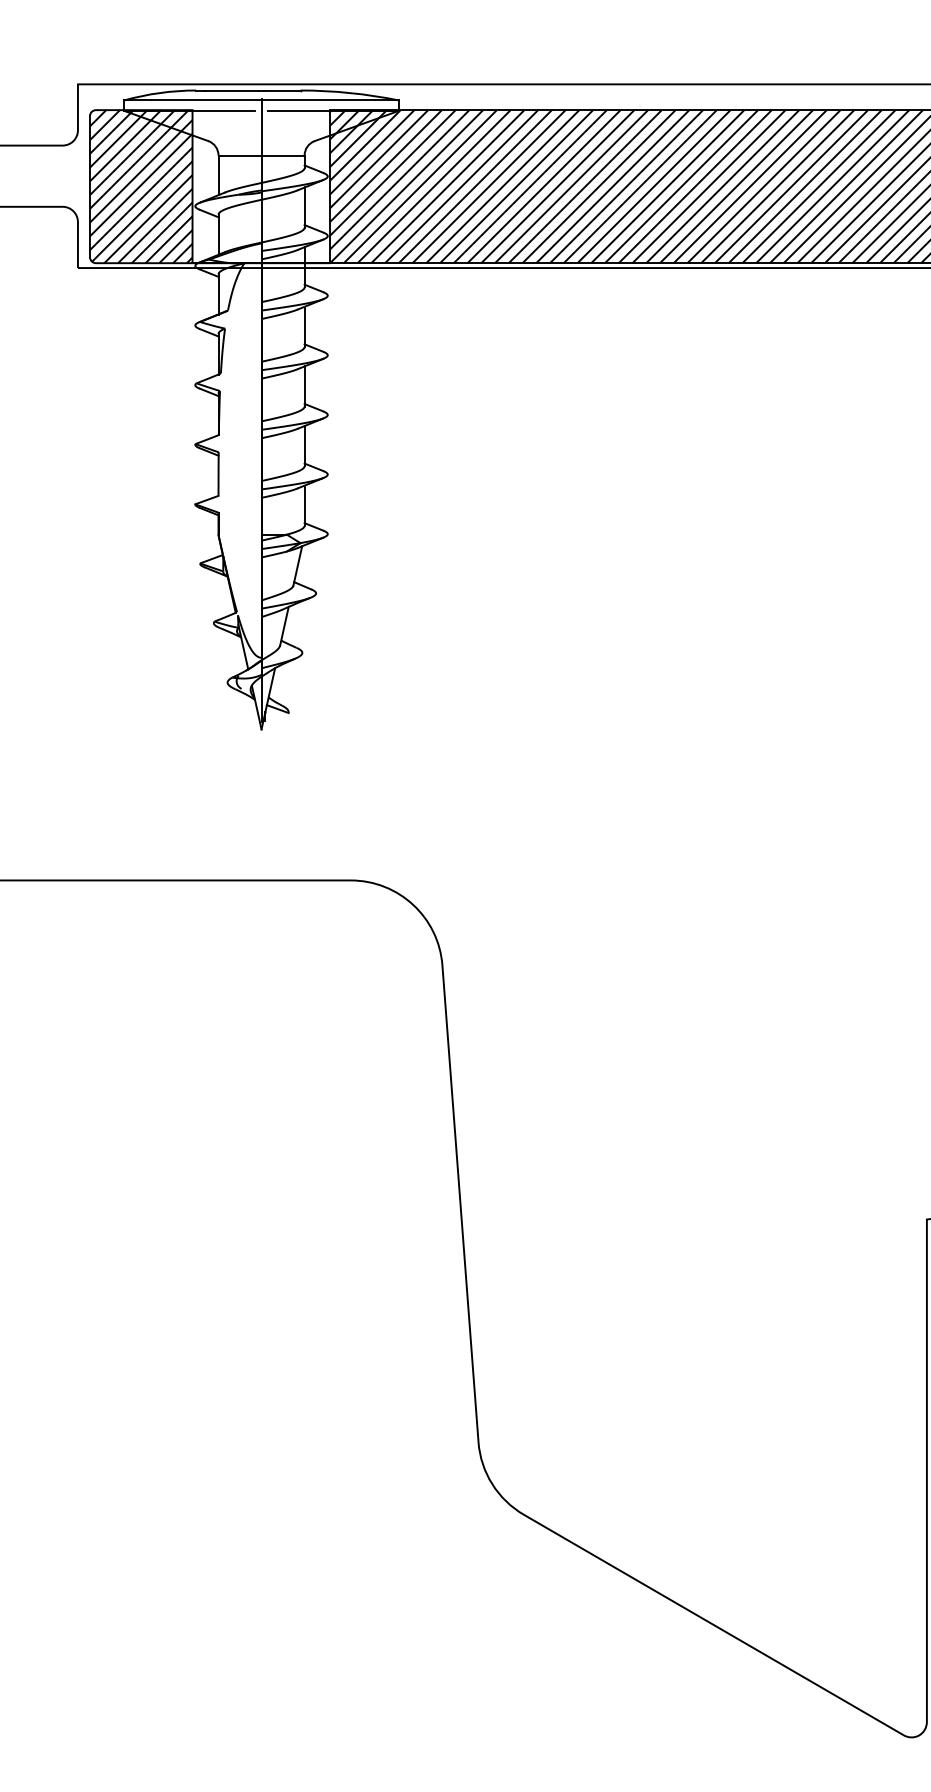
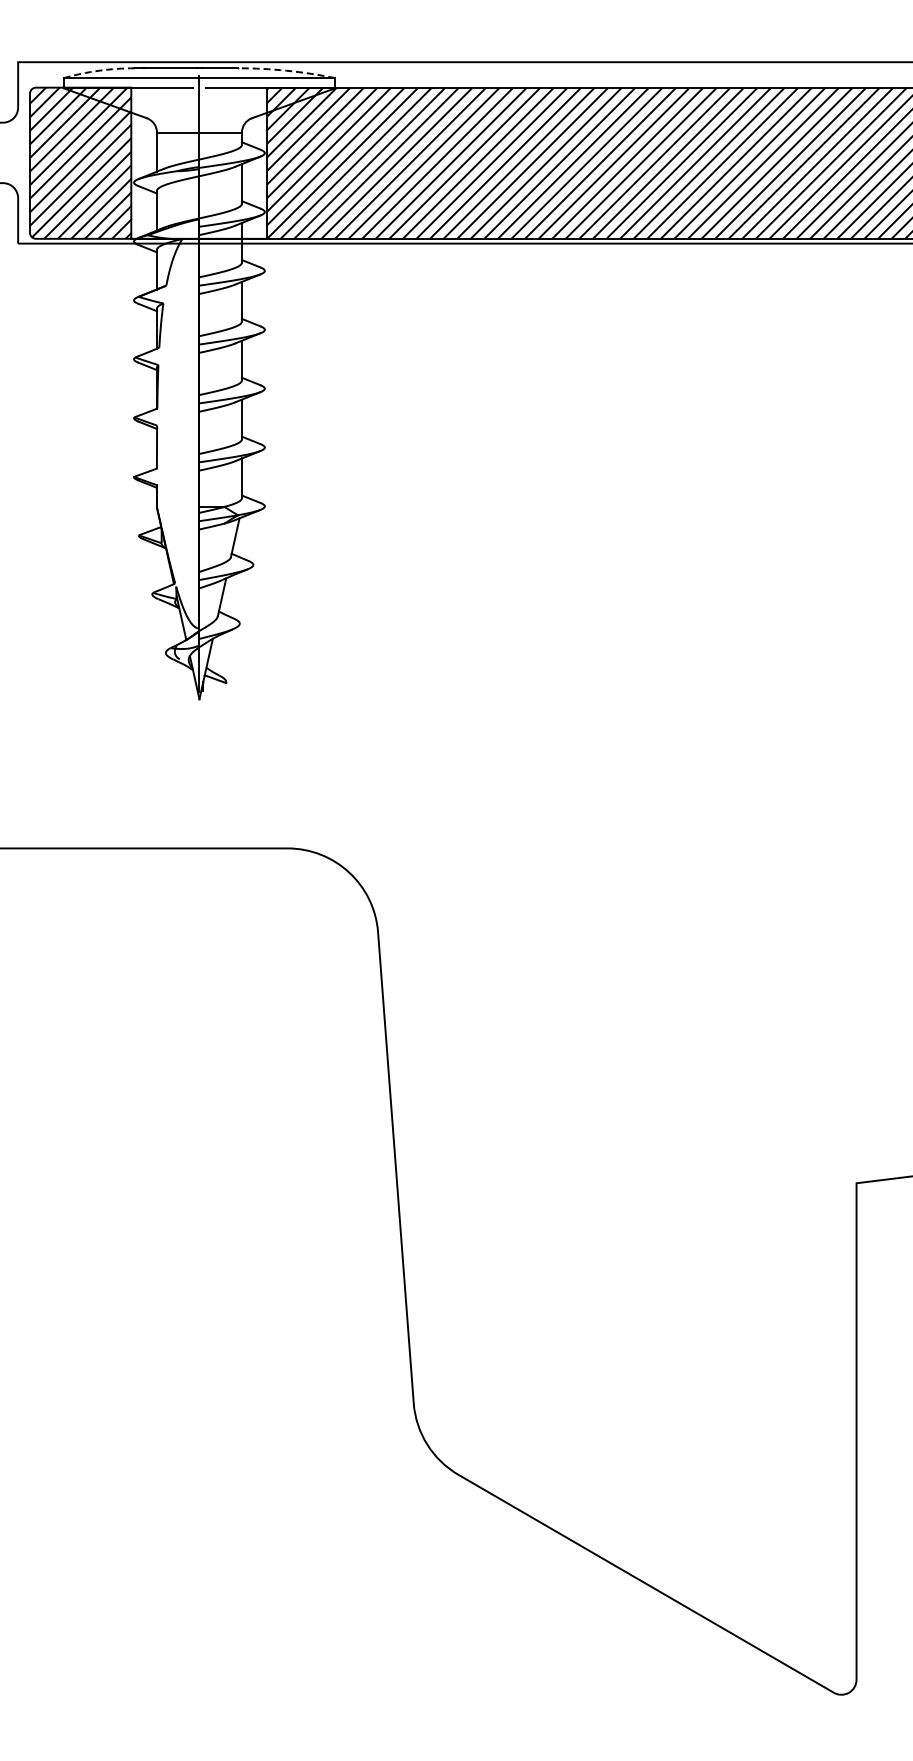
arc: (159, 93) -> (98, 71), solid -> dashed
arc: (349, 93) -> (286, 71), solid -> dashed

